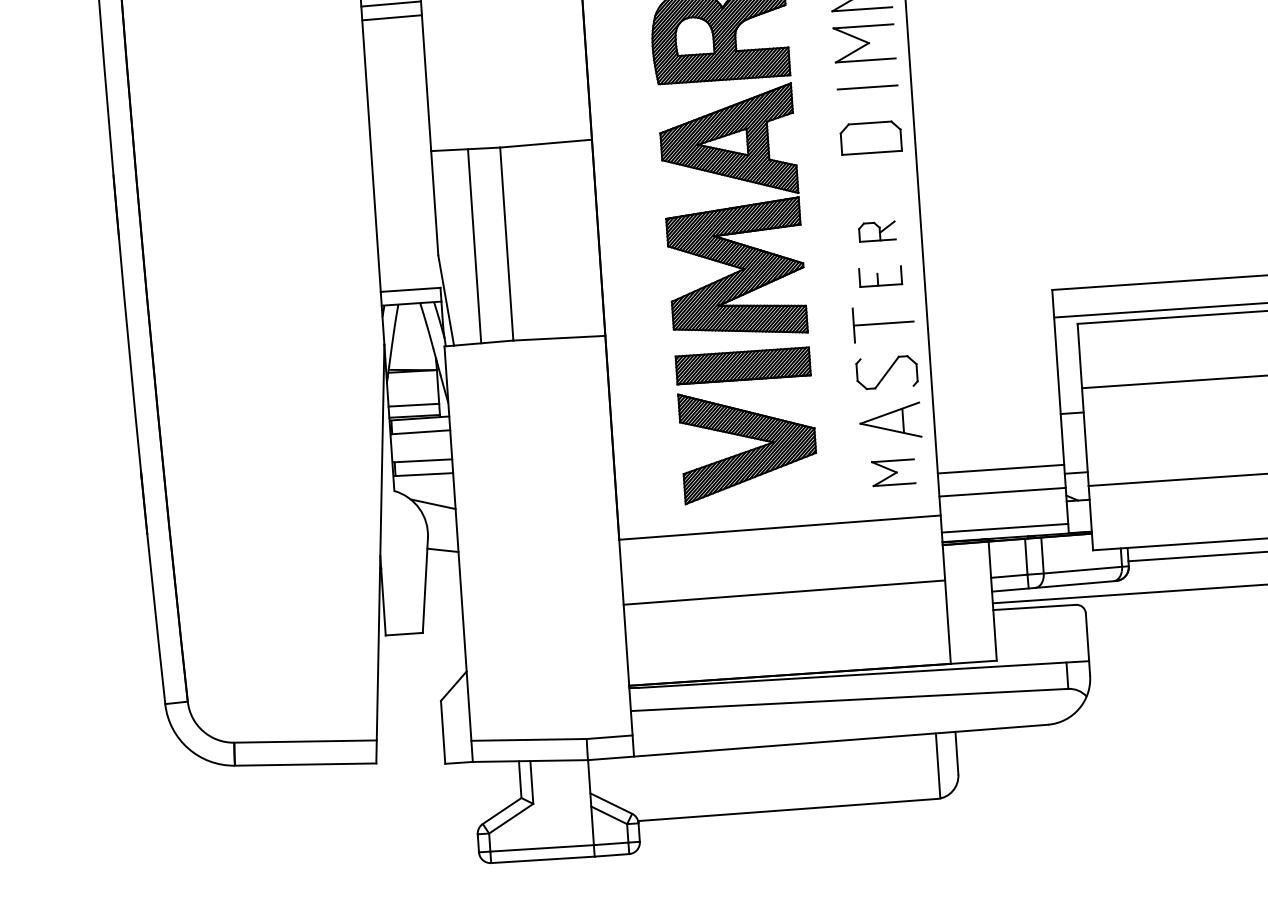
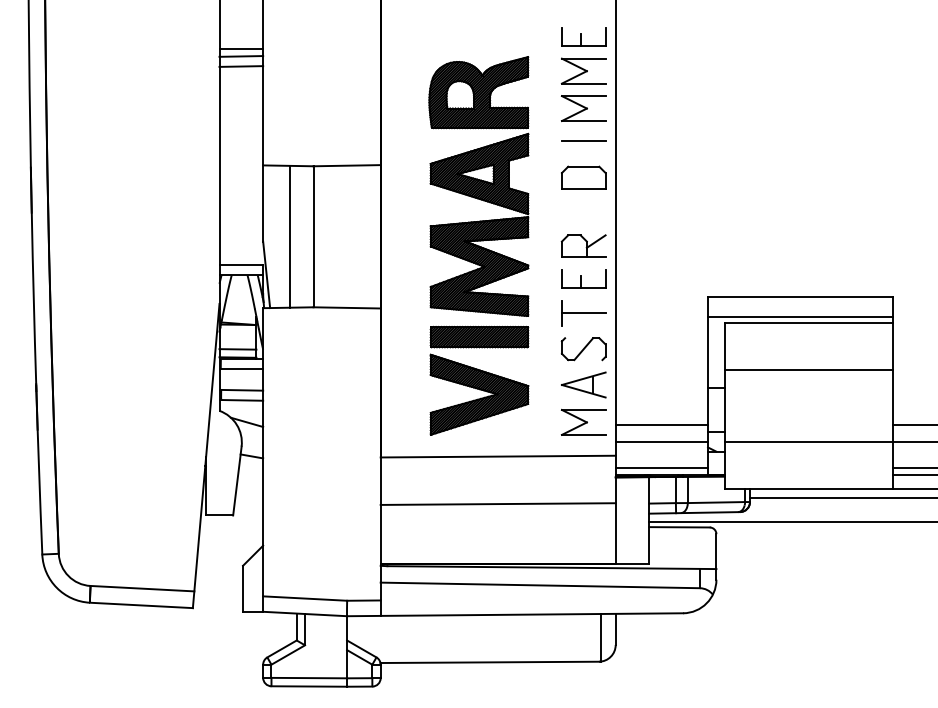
part: (877, 230) -> (583, 245), size x1.67
part: (880, 275) -> (583, 278), size x1.43
part: (893, 471) -> (583, 421), size x1.43

